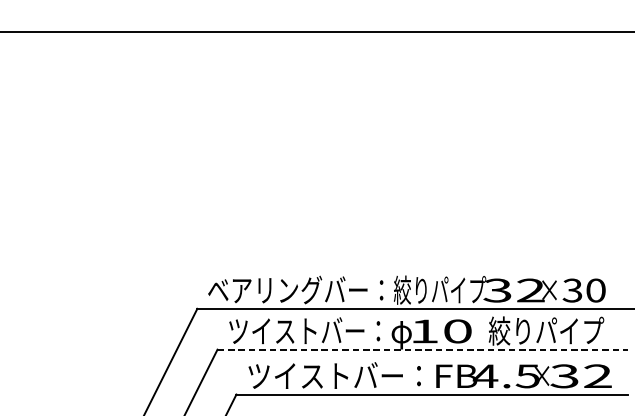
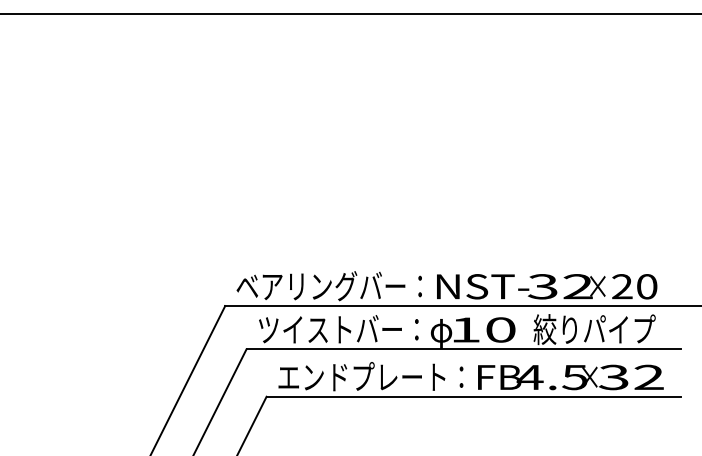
text: (439, 289) -> (481, 285), 絞りパイプ -> NST-
text: (571, 290) -> (621, 286), 30 -> 20
line: (423, 349) -> (464, 349), dashed -> solid
text: (334, 375) -> (370, 376), ツイストバー： -> エンドプレート：

